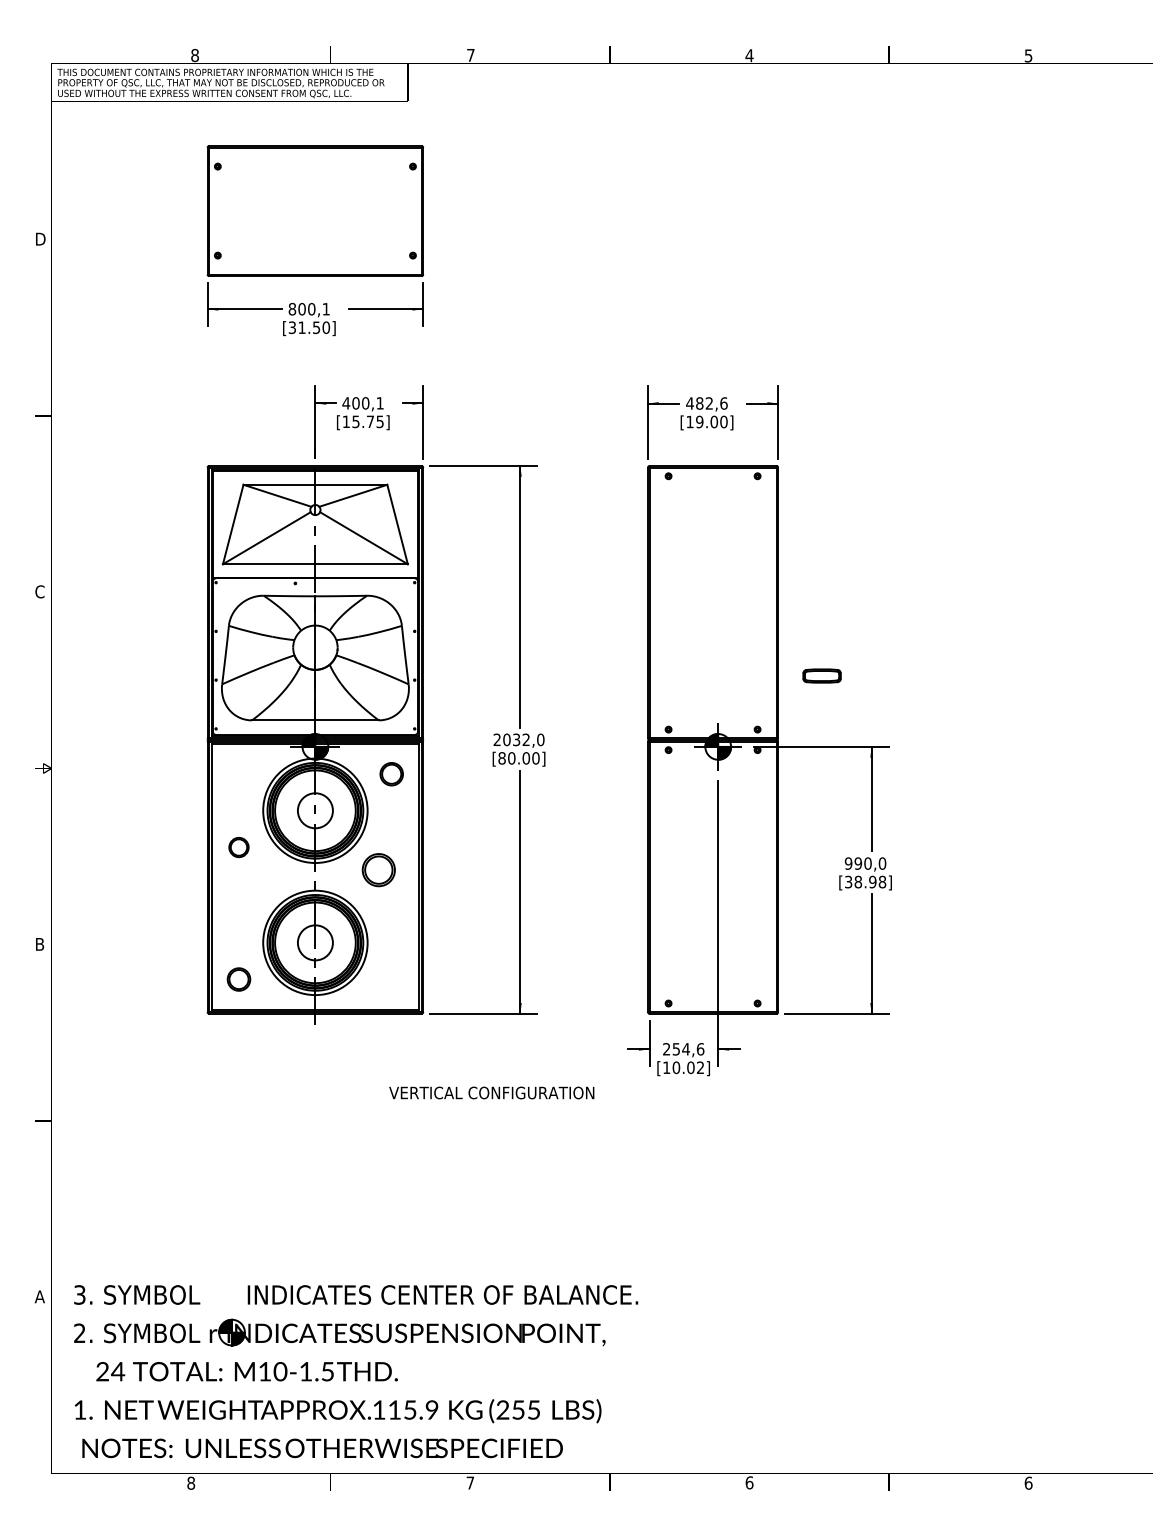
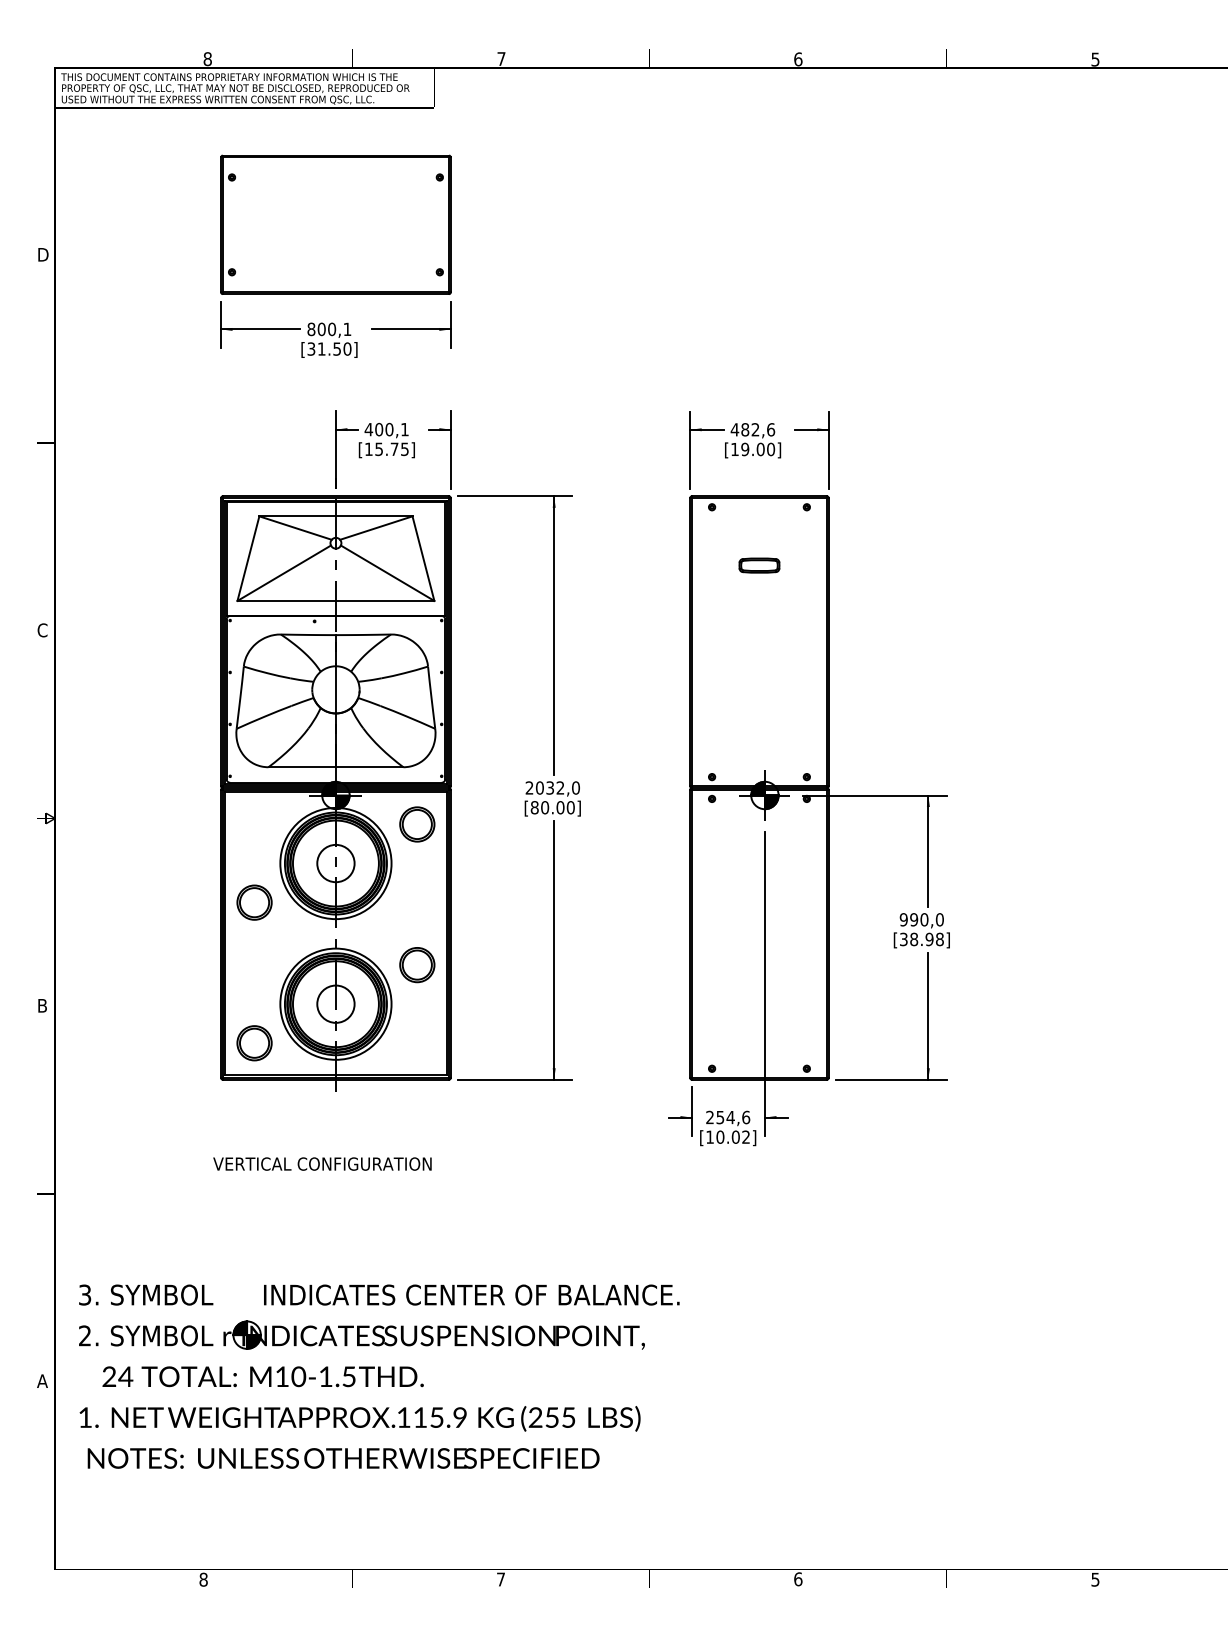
text: (749, 55) -> (798, 59), 4 -> 6
part: (821, 675) -> (758, 565), moved
part: (391, 774) -> (416, 824), size x1.43
part: (238, 847) -> (254, 902), size x1.67
part: (378, 870) -> (416, 965), moved
part: (238, 979) -> (254, 1043), size x1.43
text: (491, 1092) -> (322, 1163), moved
part: (356, 1371) -> (379, 1376), moved
text: (1028, 1482) -> (1095, 1578), 6 -> 5

